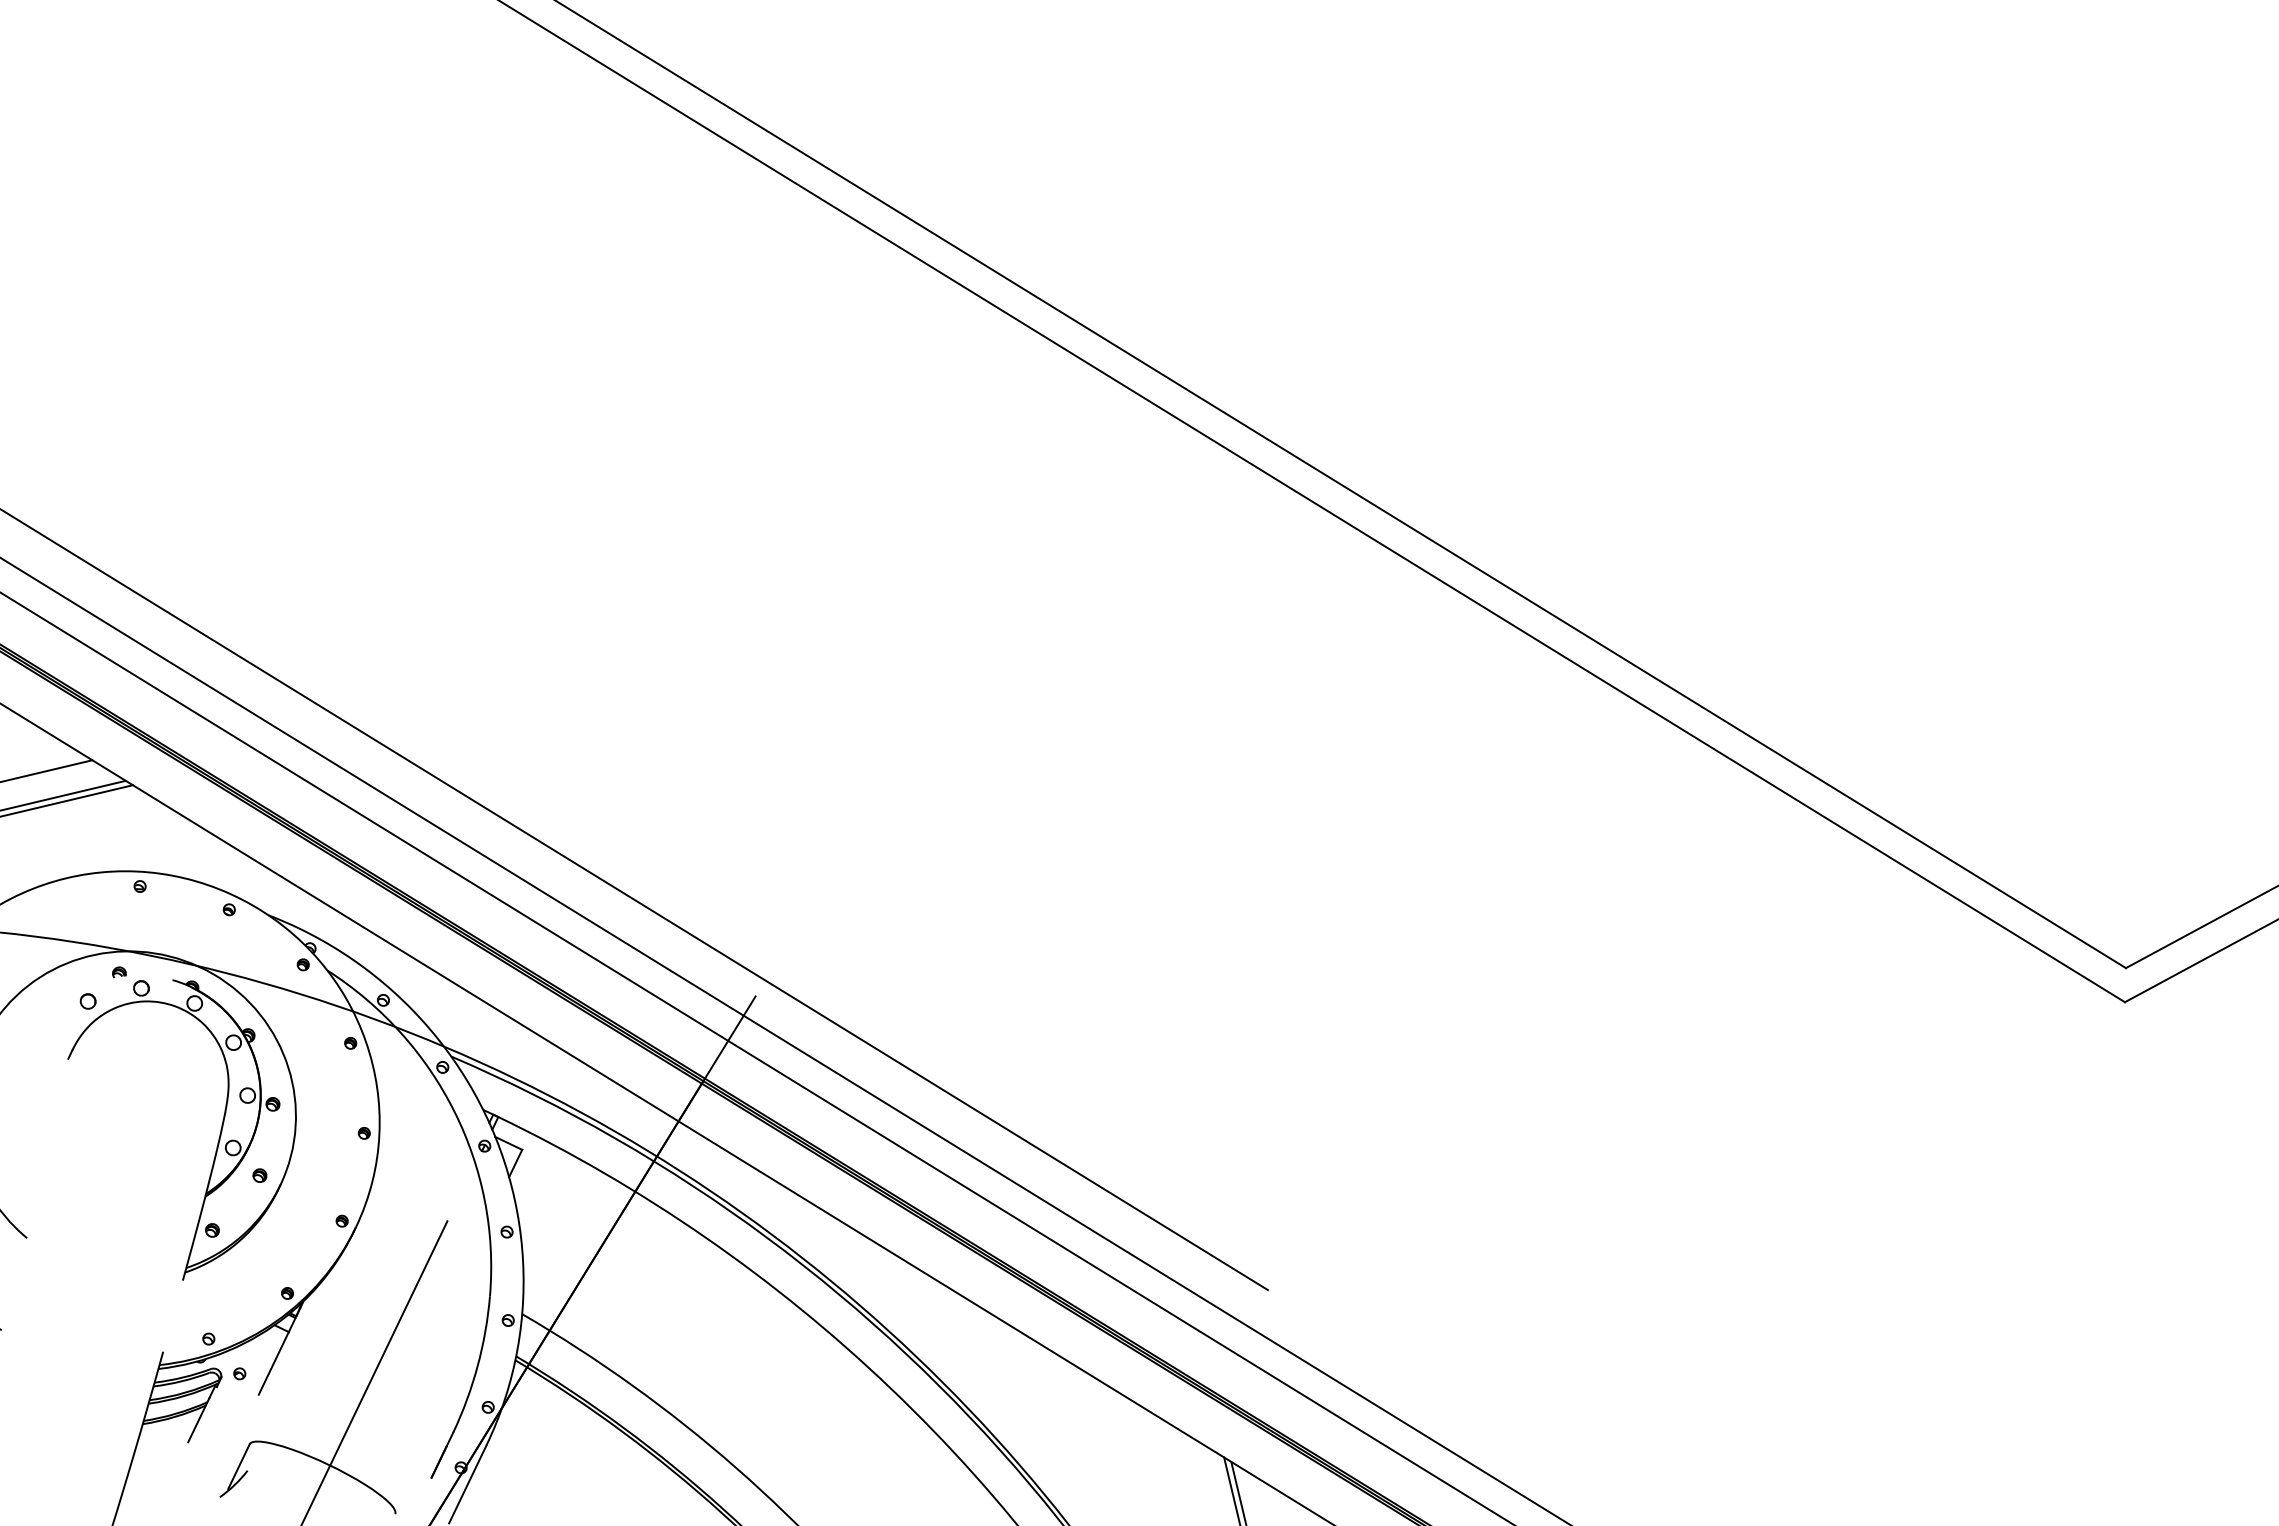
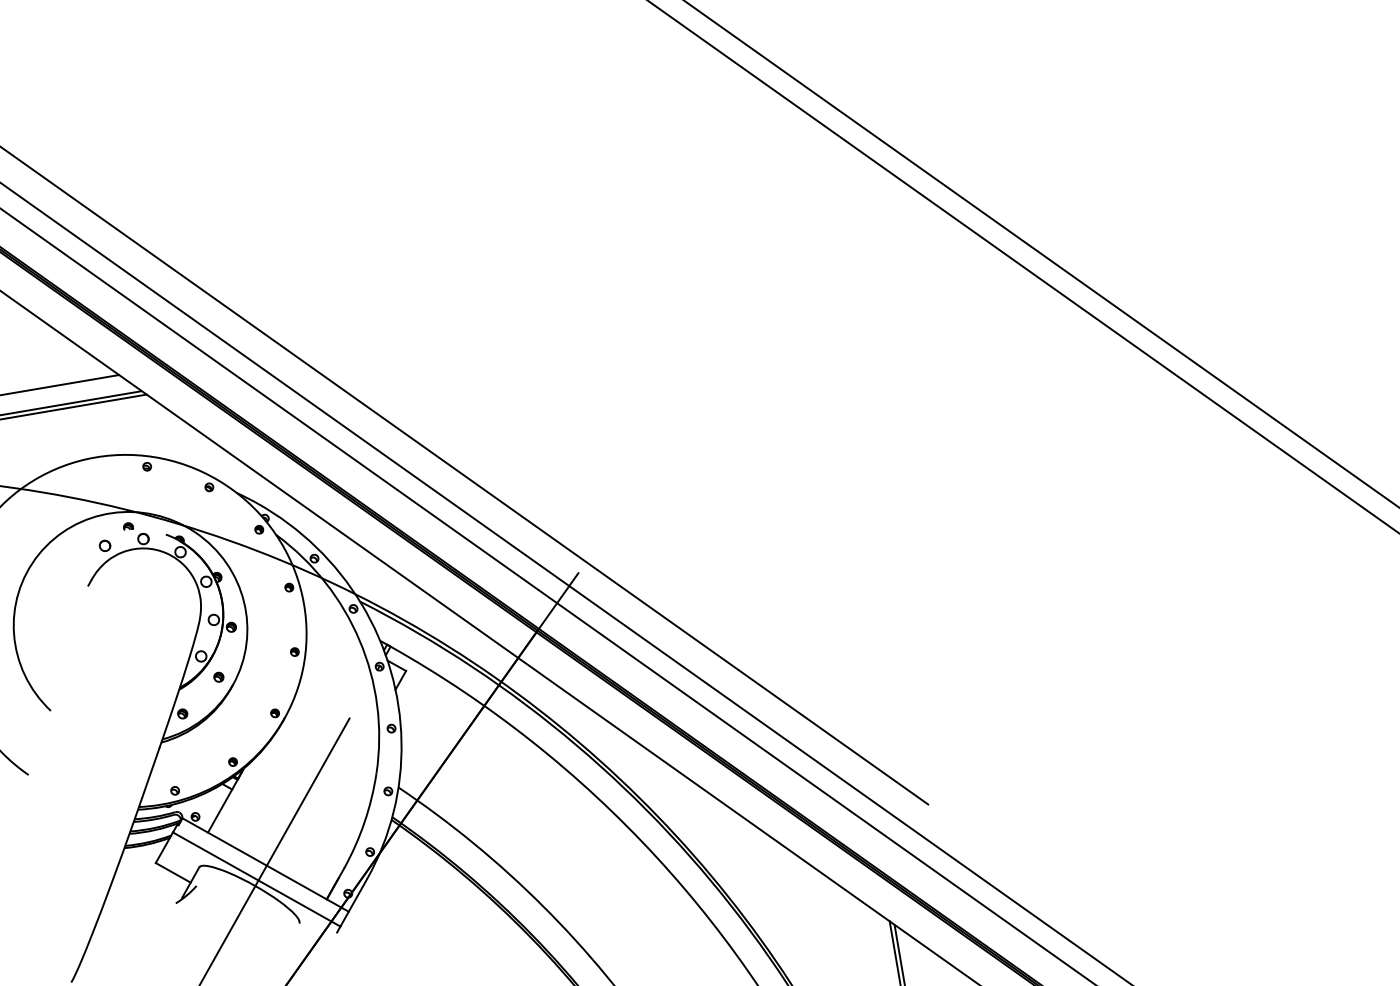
line: (172, 1315) -> (150, 772), added
line: (342, 1435) -> (265, 865), added
line: (213, 1454) -> (173, 872), added
line: (331, 1455) -> (256, 879), added

